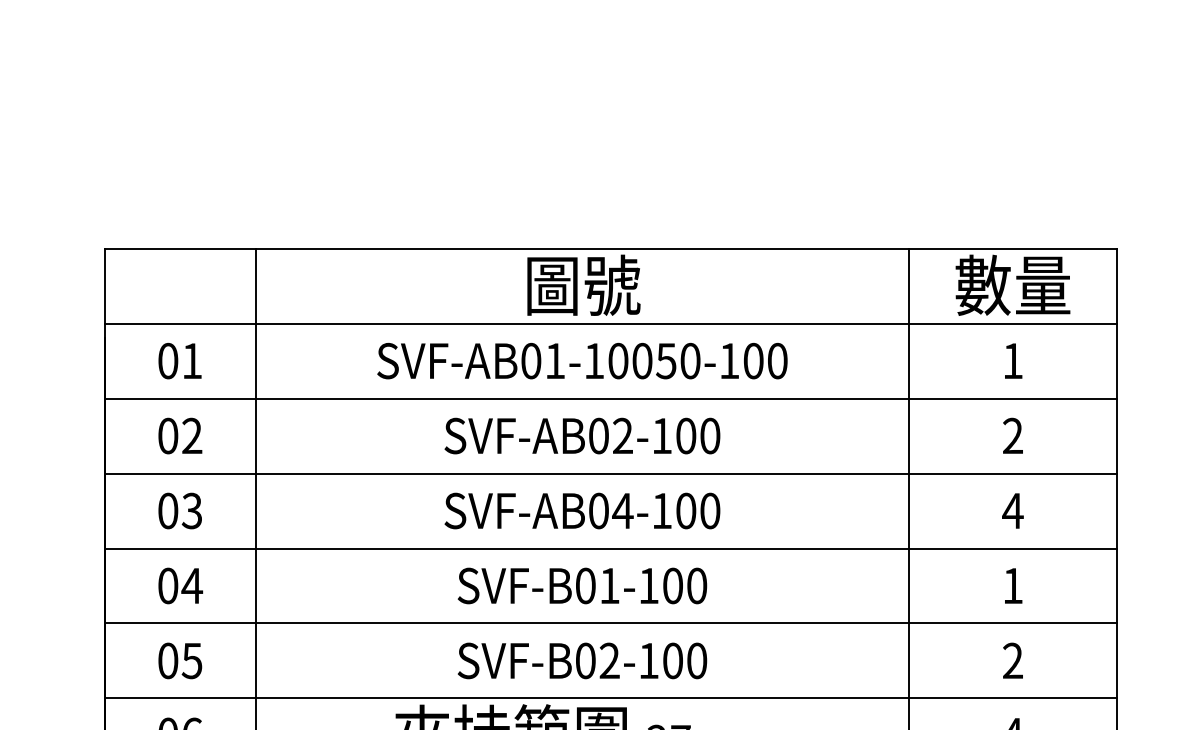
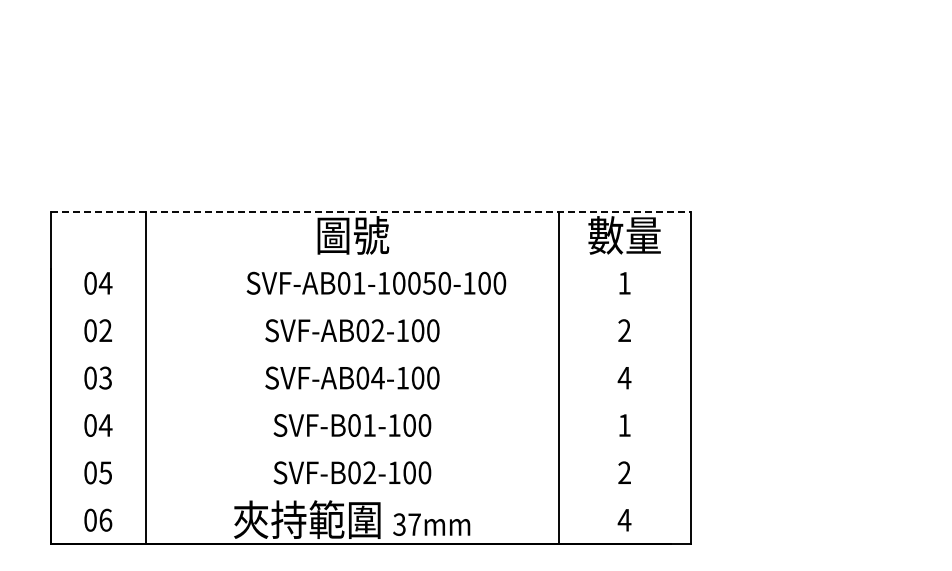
line: (611, 249) -> (370, 212), solid -> dashed
line: (611, 323) -> (370, 259), removed
text: (582, 359) -> (376, 282), moved
text: (191, 361) -> (105, 283), 01 -> 04
line: (611, 399) -> (370, 307), removed
line: (611, 473) -> (370, 354), removed
line: (611, 548) -> (370, 401), removed
line: (611, 623) -> (370, 449), removed
line: (611, 698) -> (370, 496), removed

